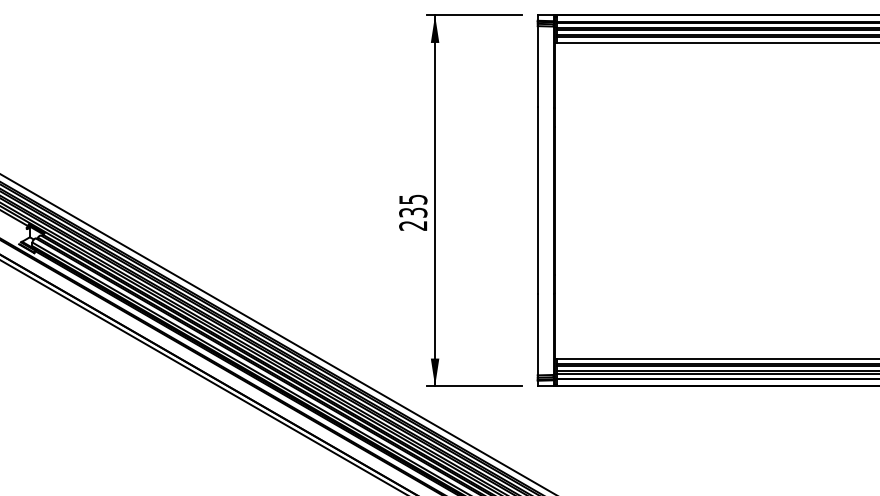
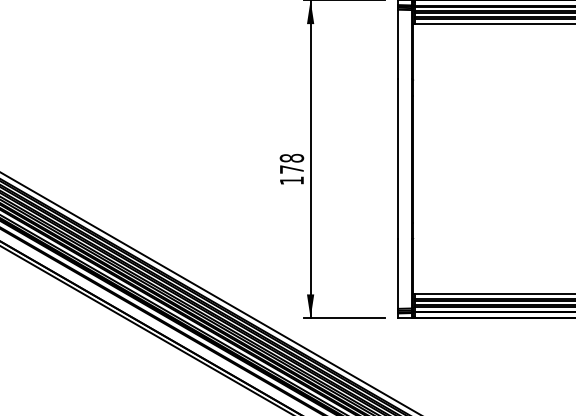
text: (413, 212) -> (292, 169), 235 -> 178

